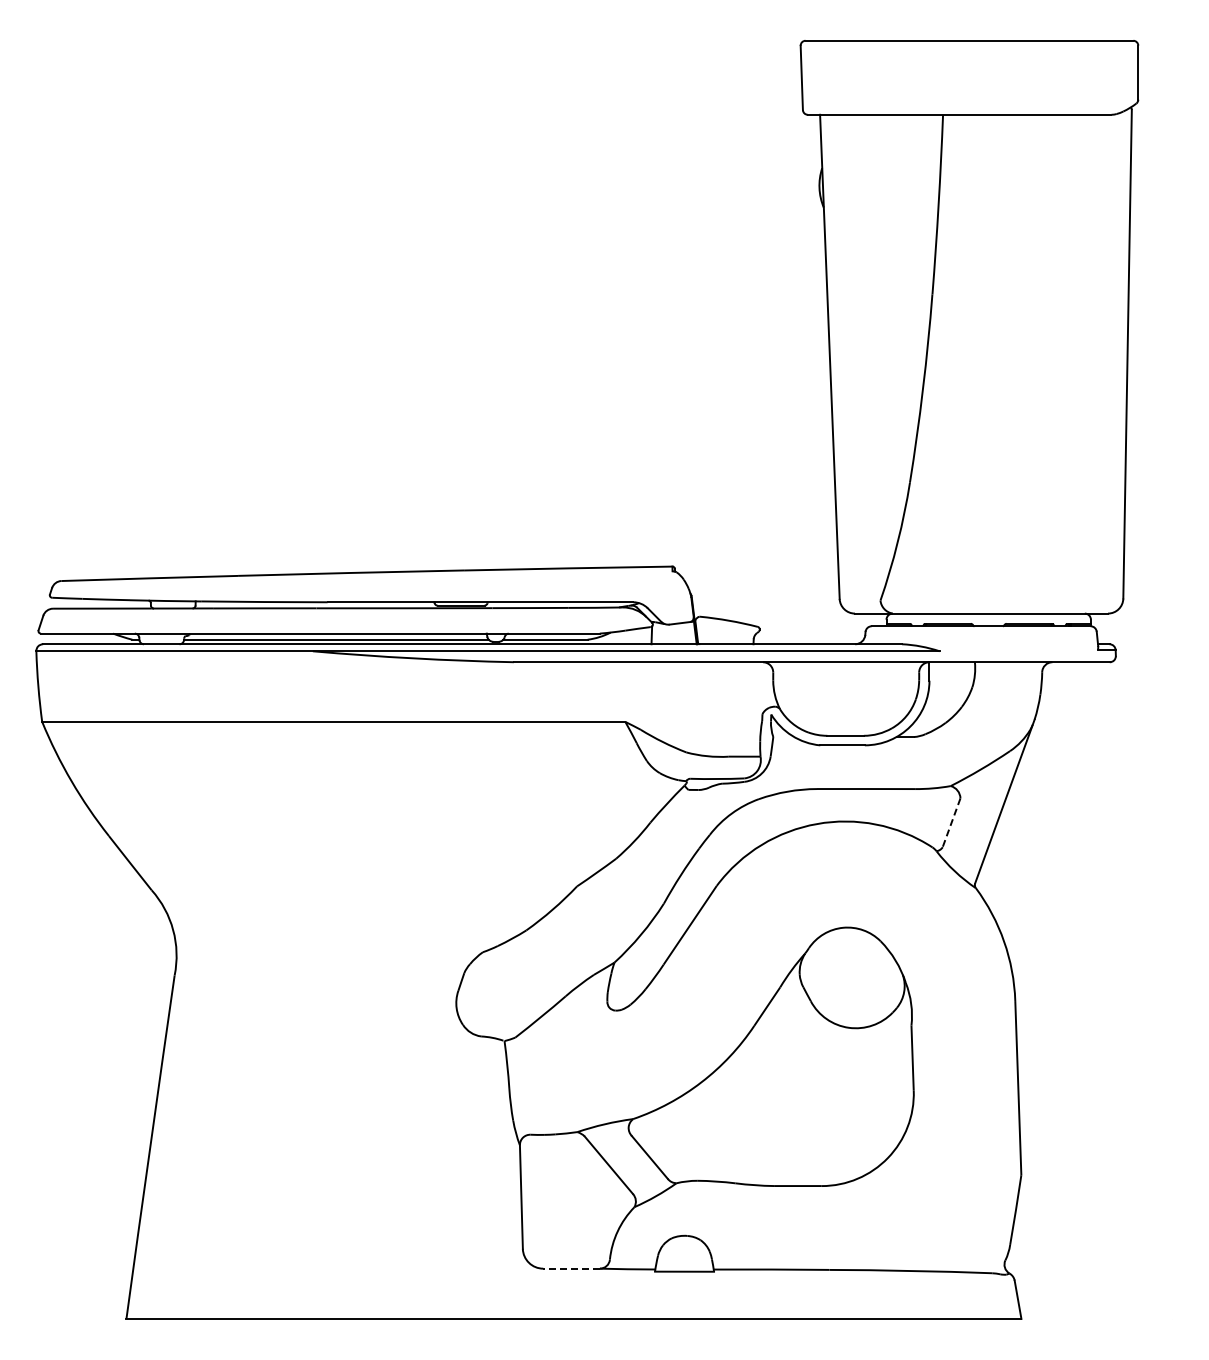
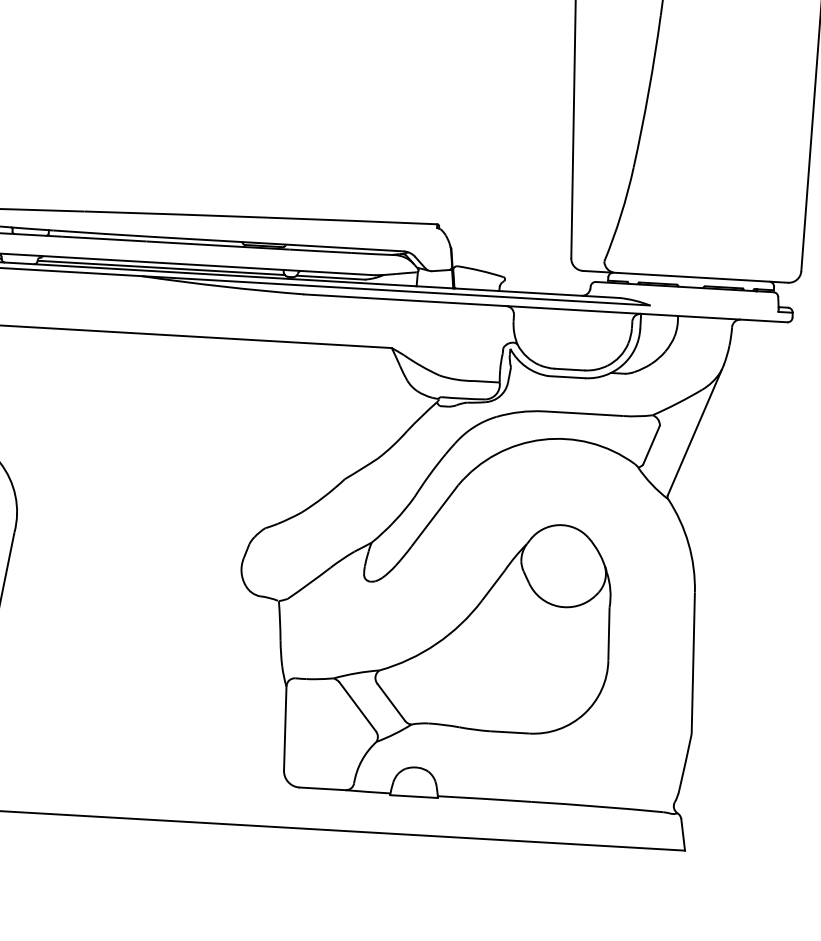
line: (951, 822) -> (651, 444), dashed -> solid
line: (571, 1268) -> (322, 788), dashed -> solid

